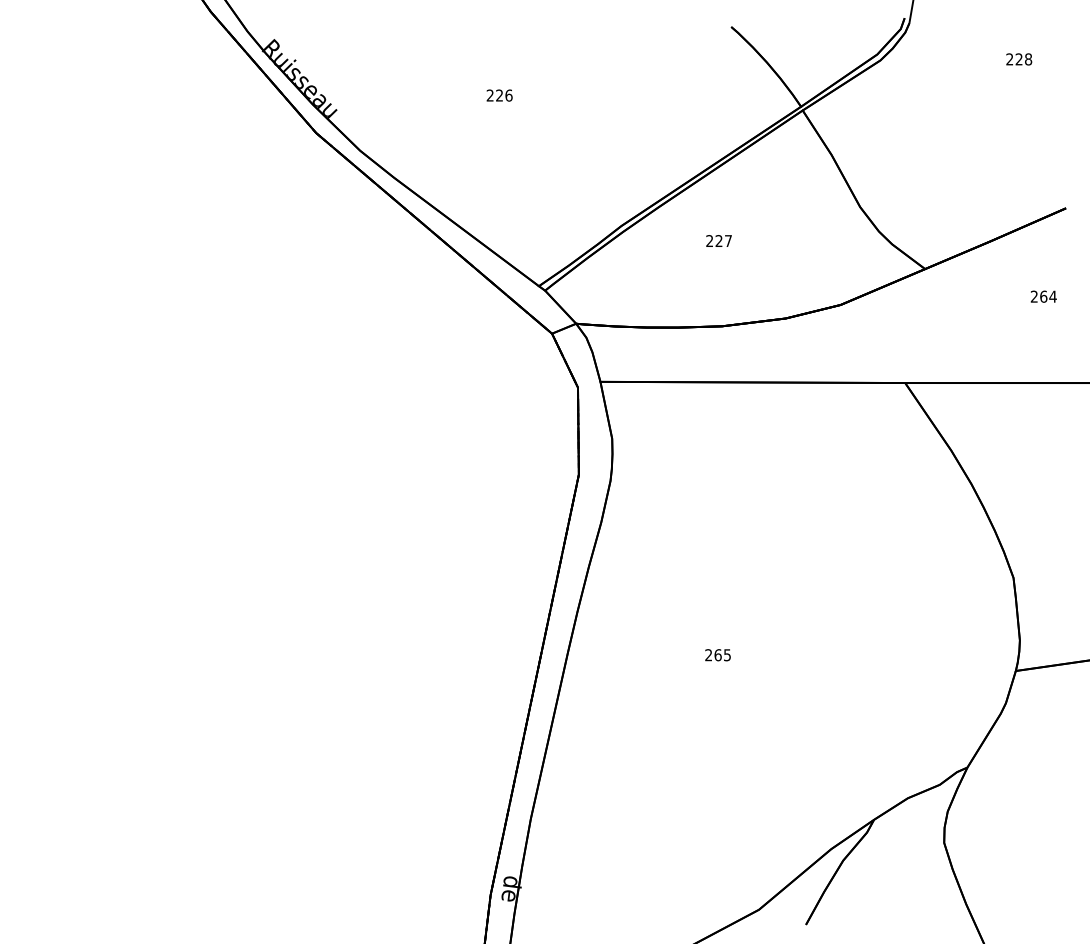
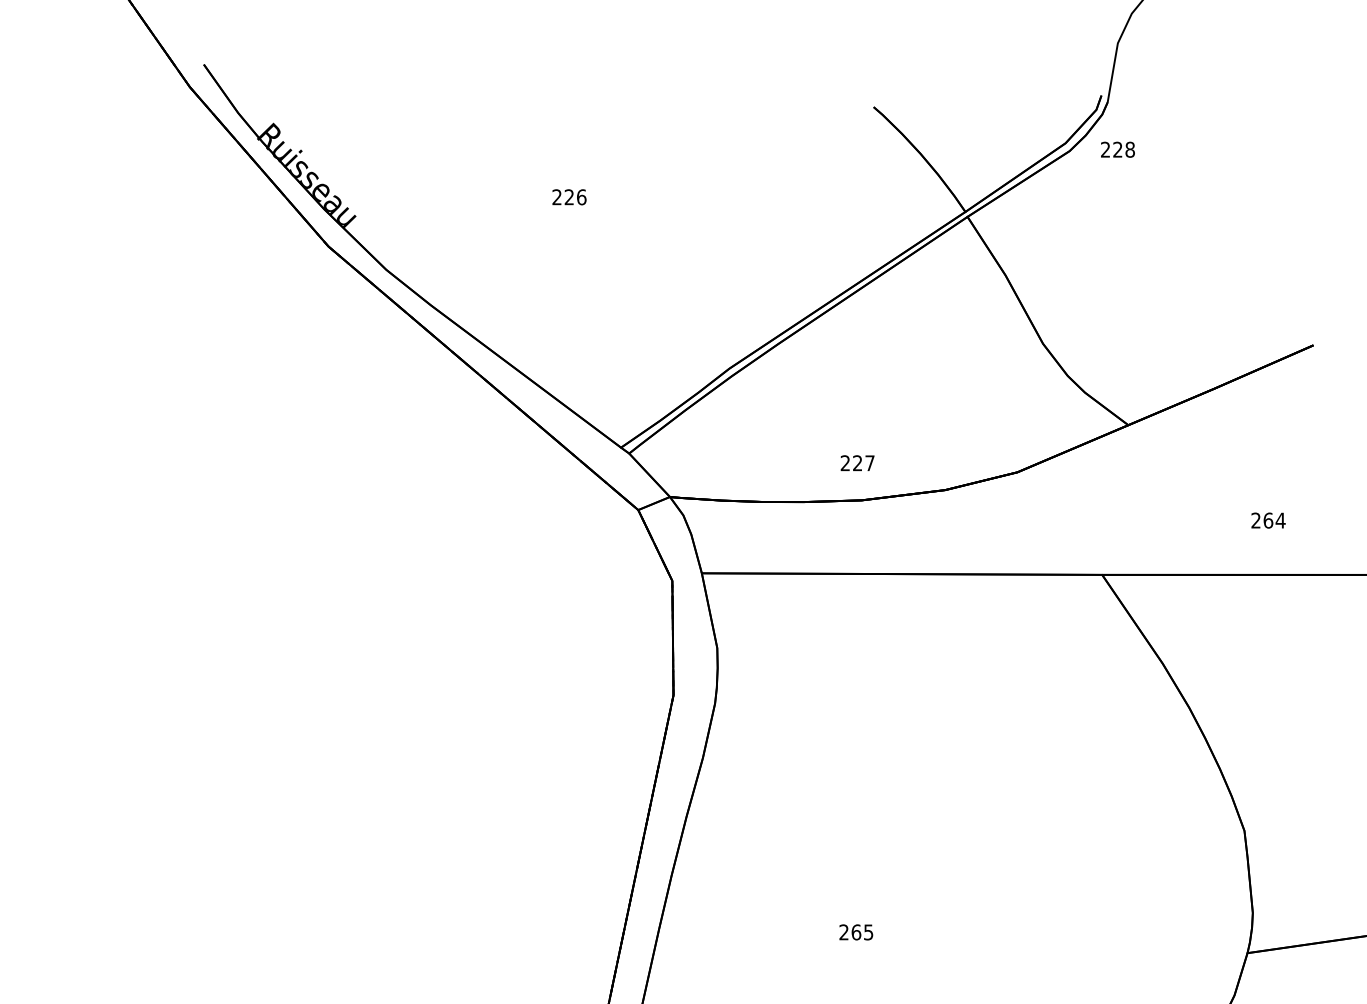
text: (1019, 59) -> (1118, 149), moved
text: (718, 240) -> (856, 462), moved
text: (1043, 296) -> (1268, 520), moved

